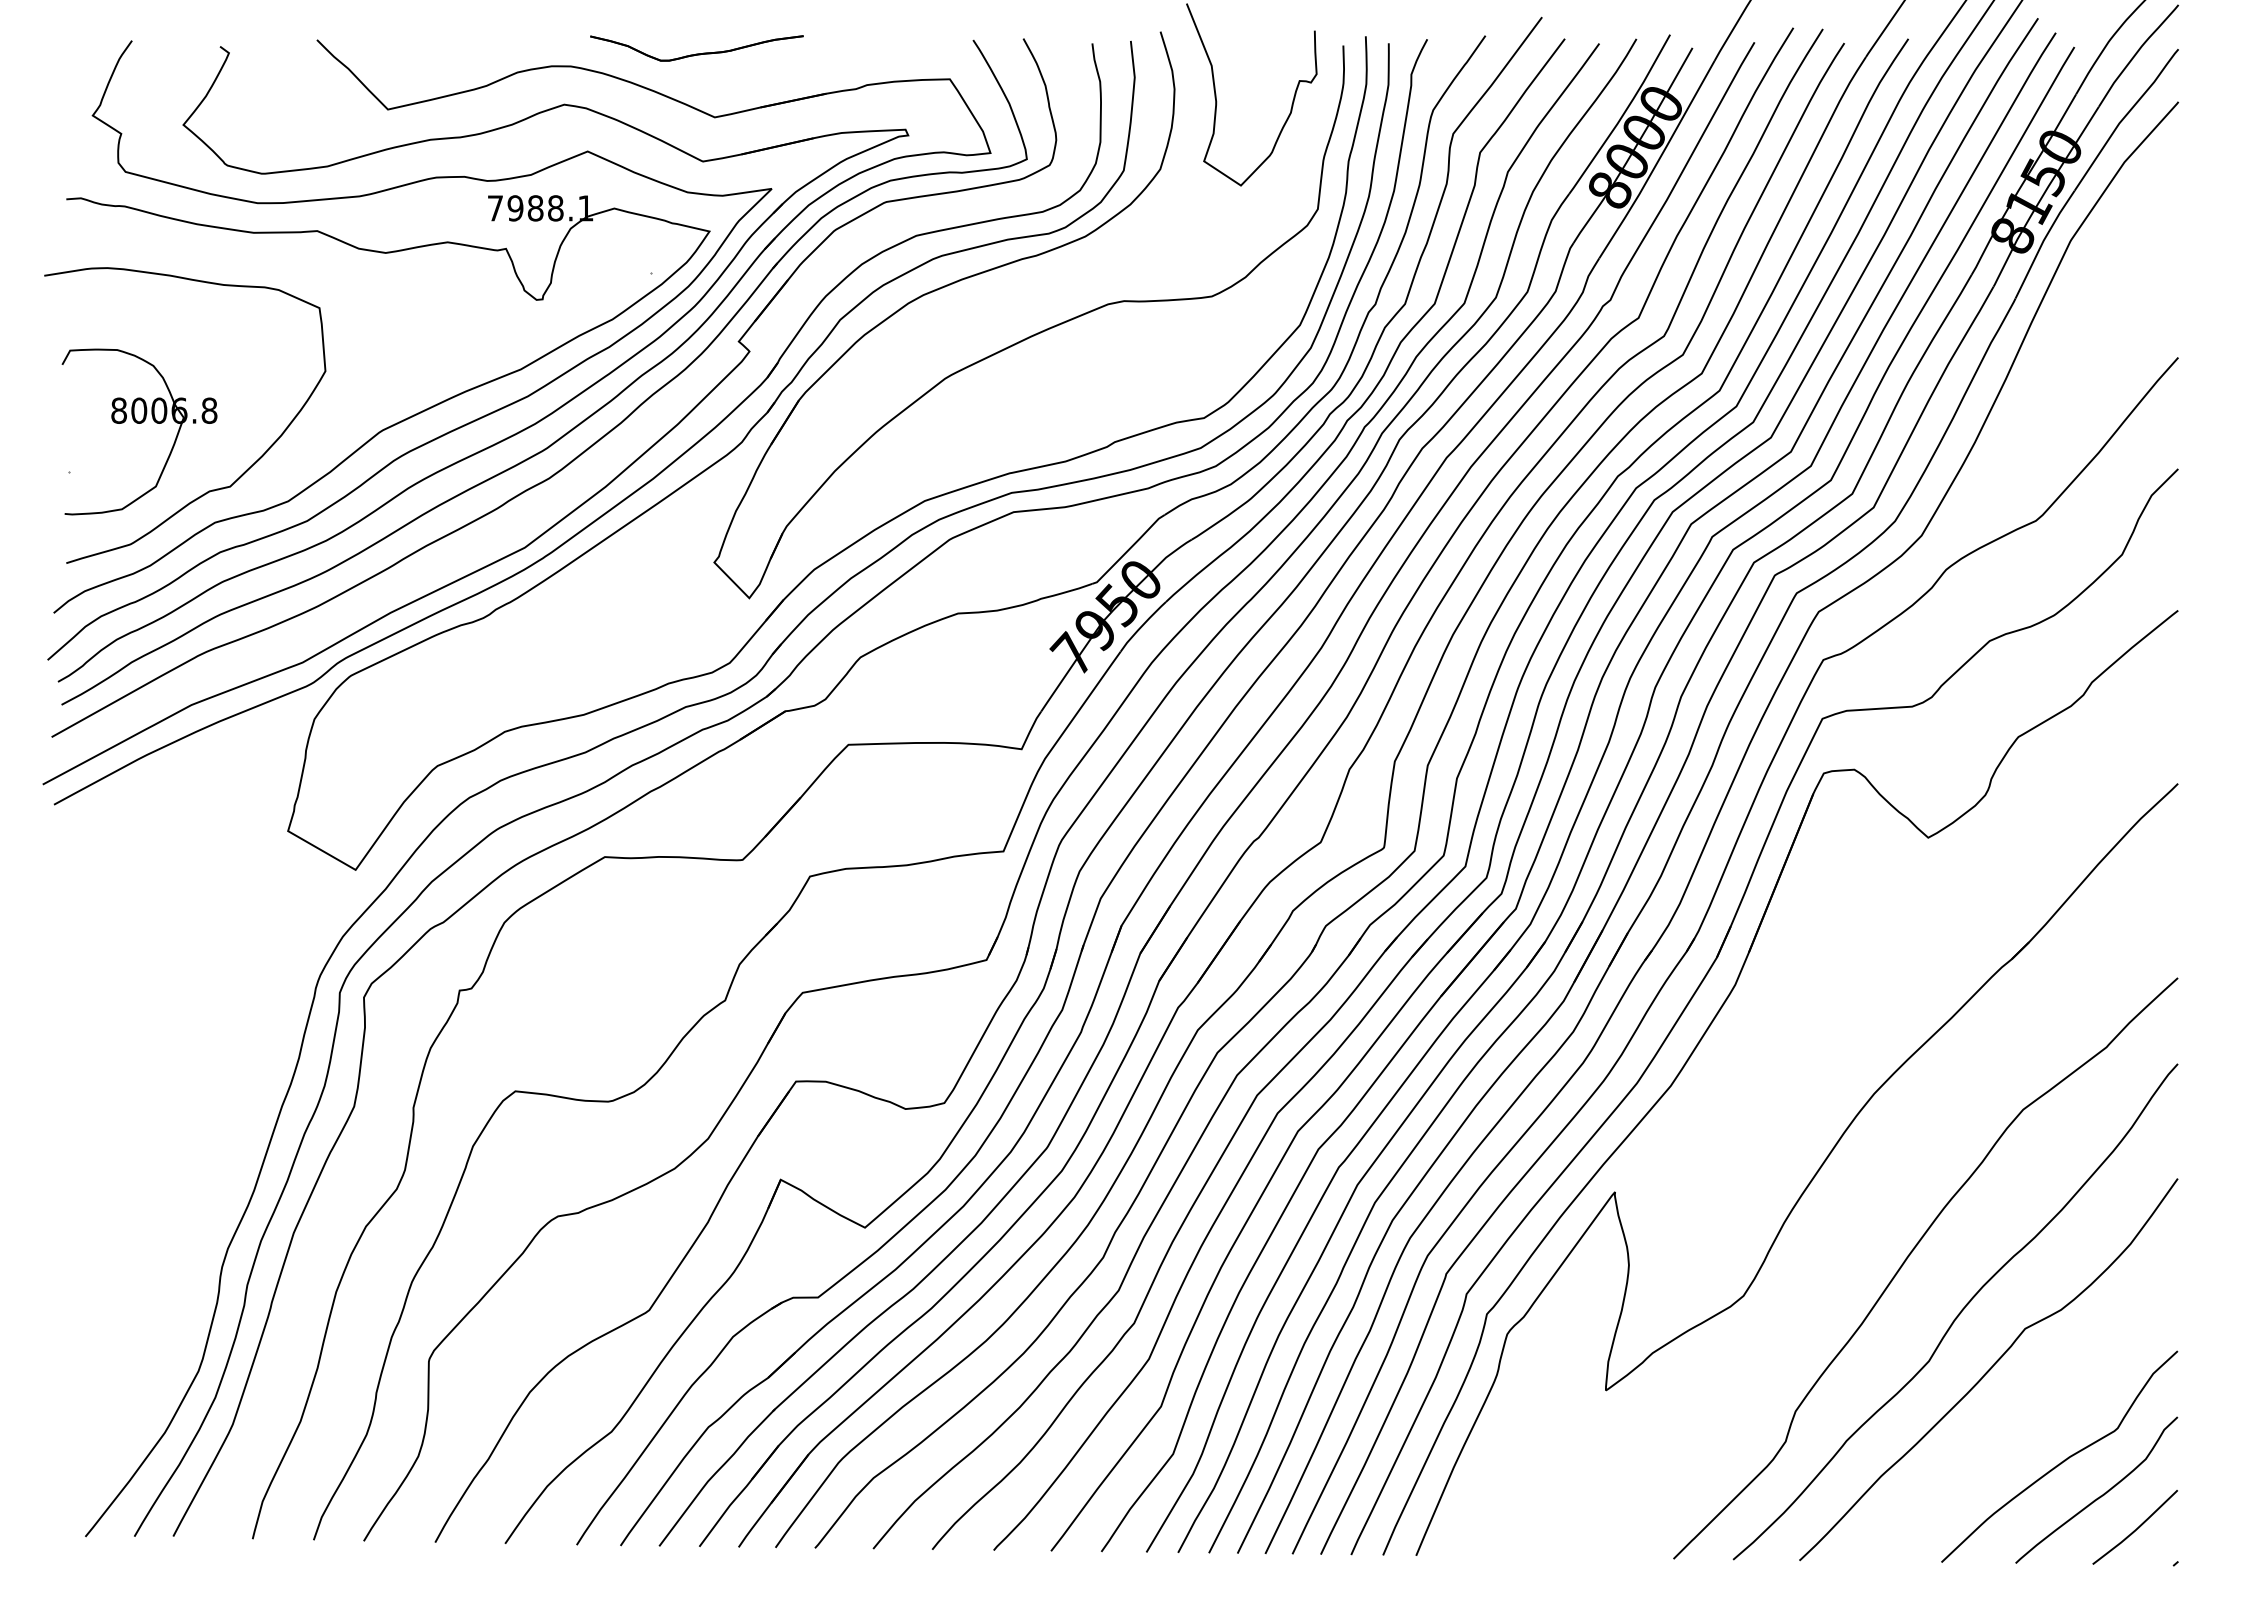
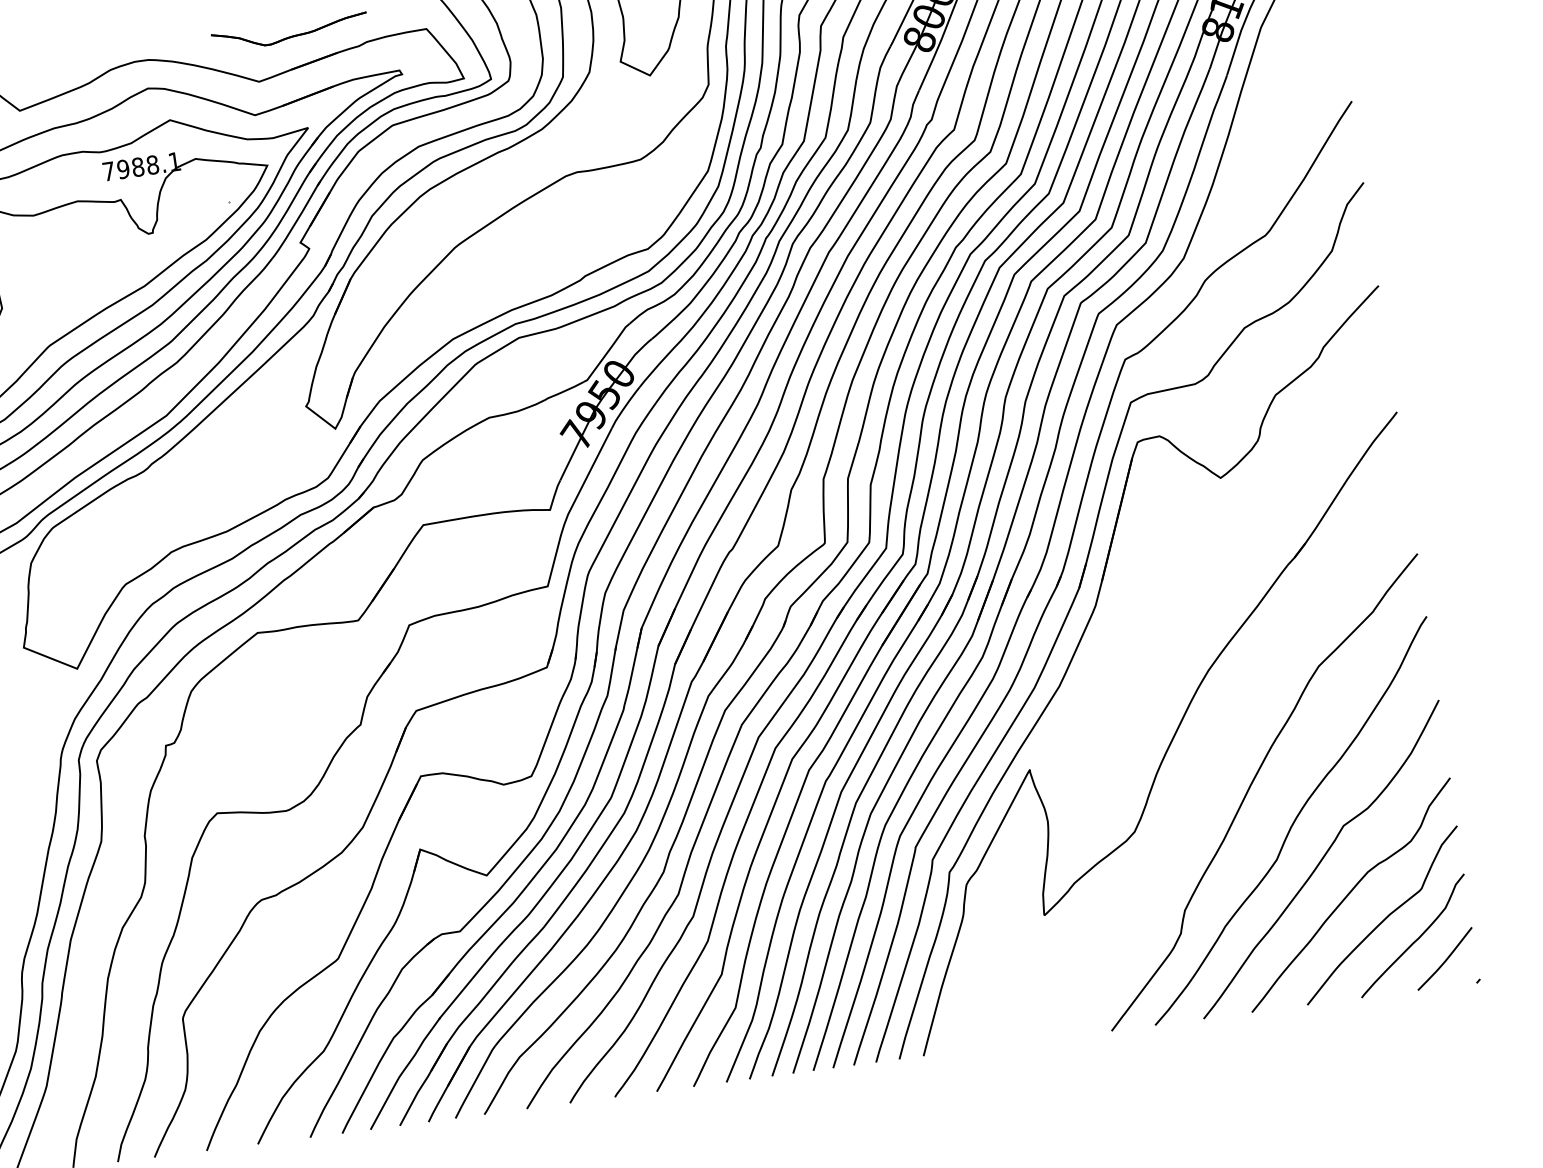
part: (696, 48) -> (289, 32), moved
curve: (2020, 1421) -> (1350, 893), added

